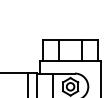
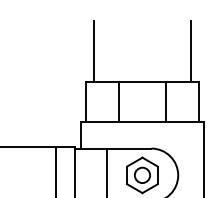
line: (46, 25) -> (93, 51), added
line: (94, 25) -> (190, 51), added

